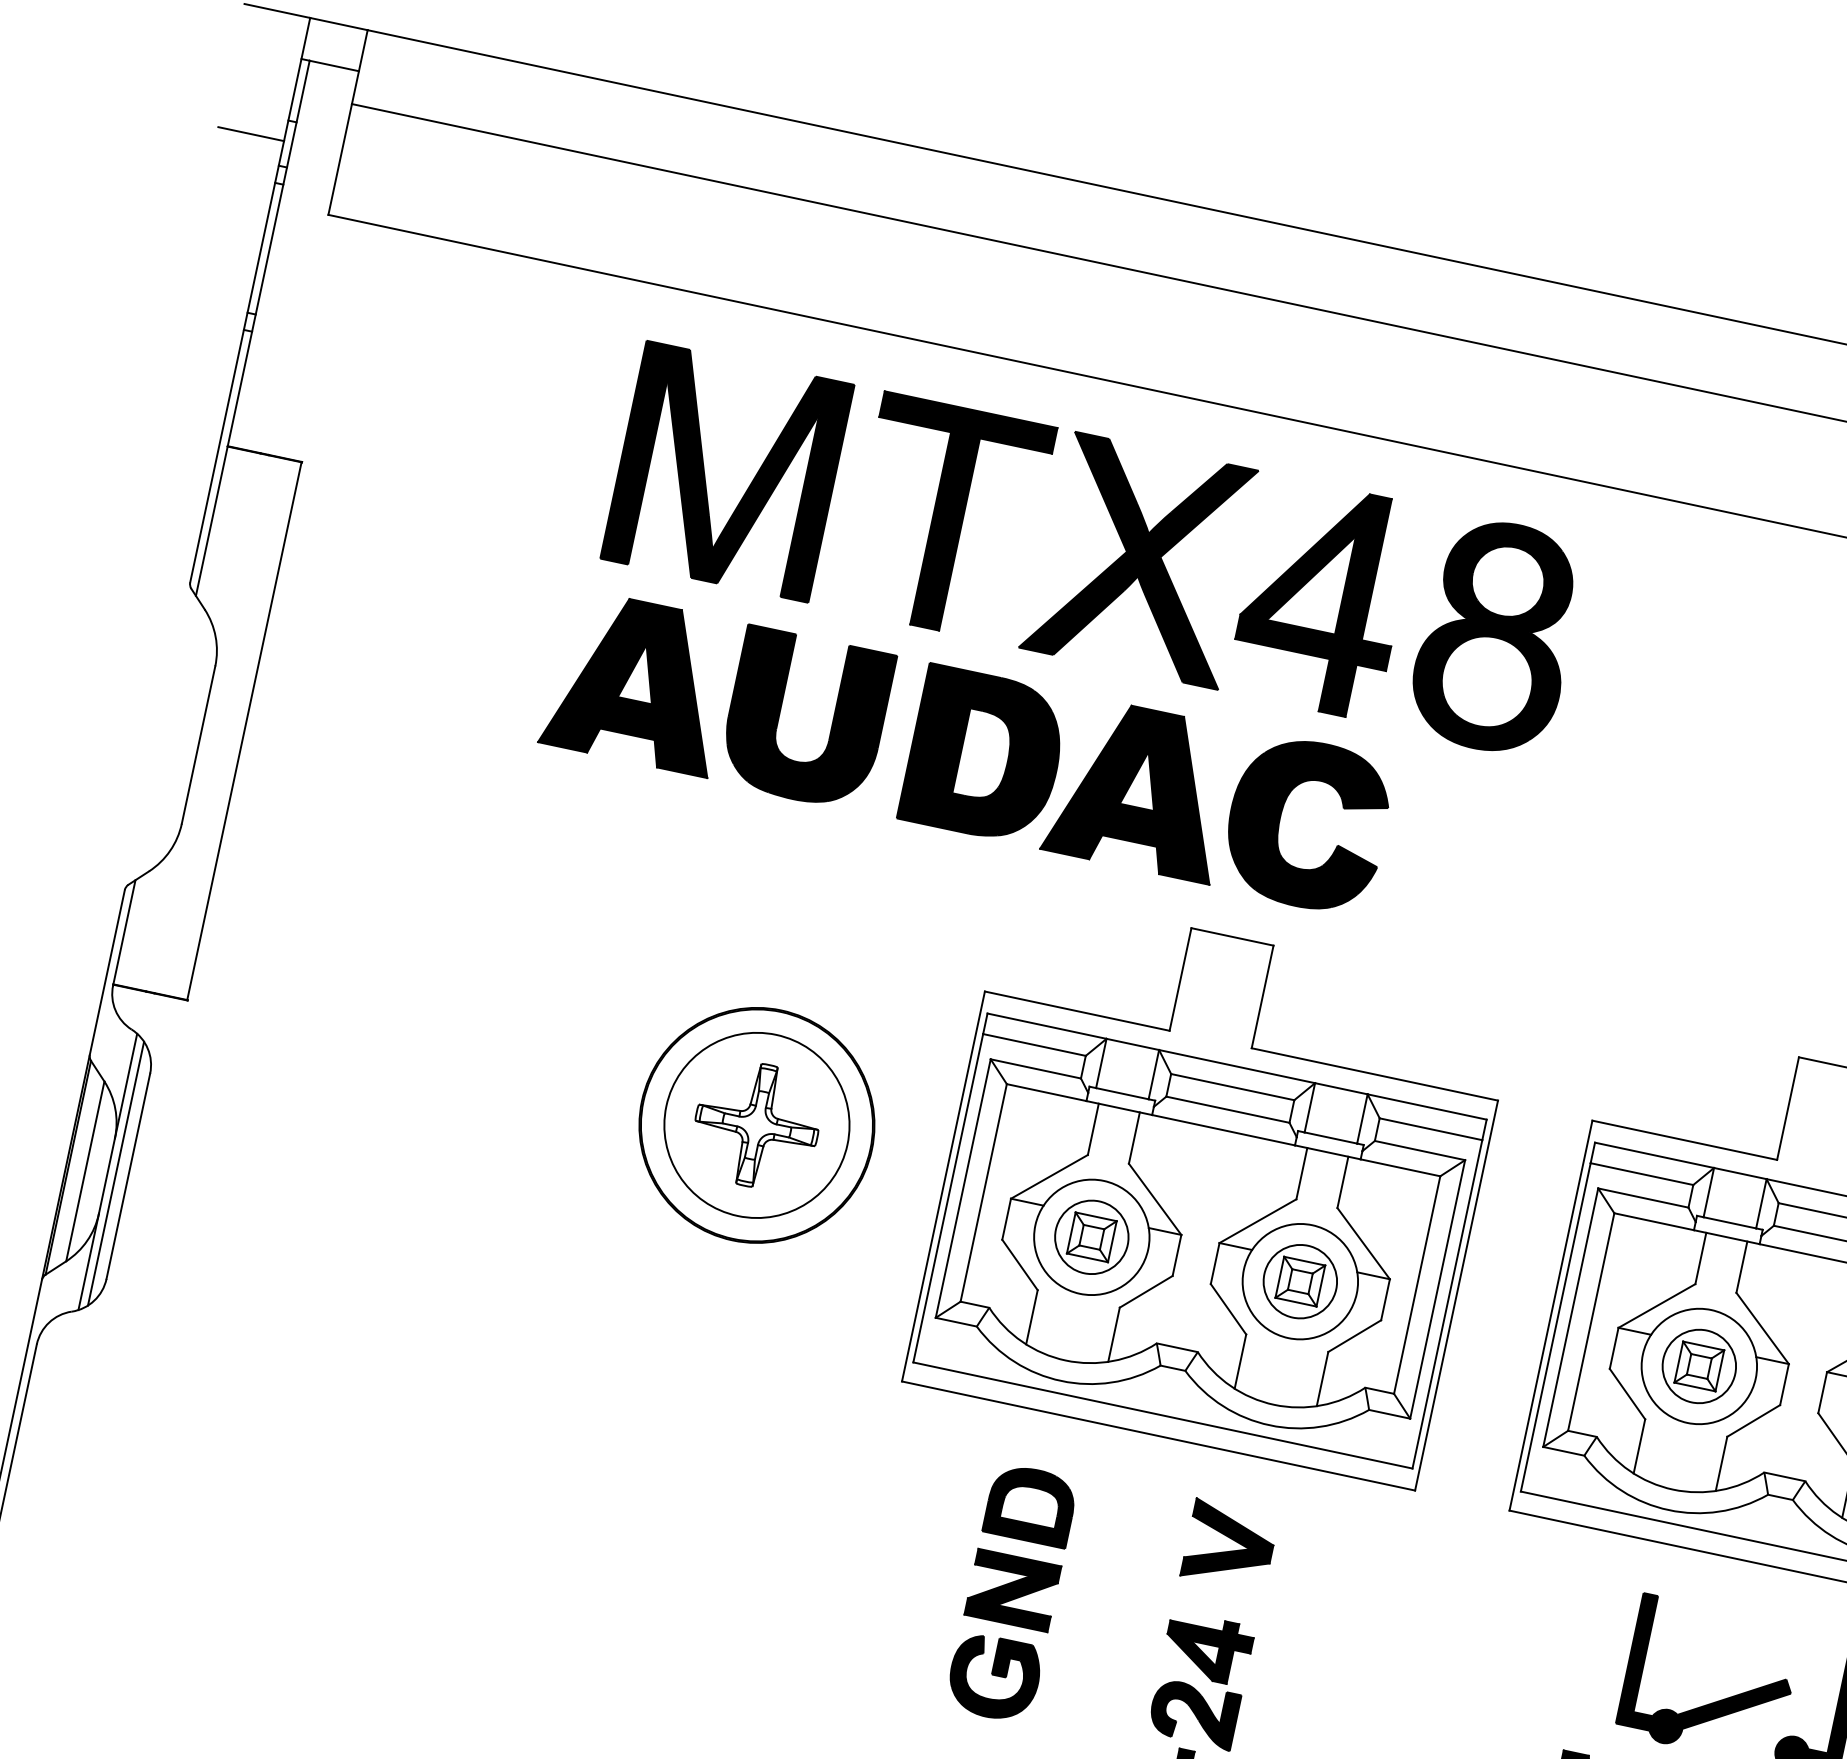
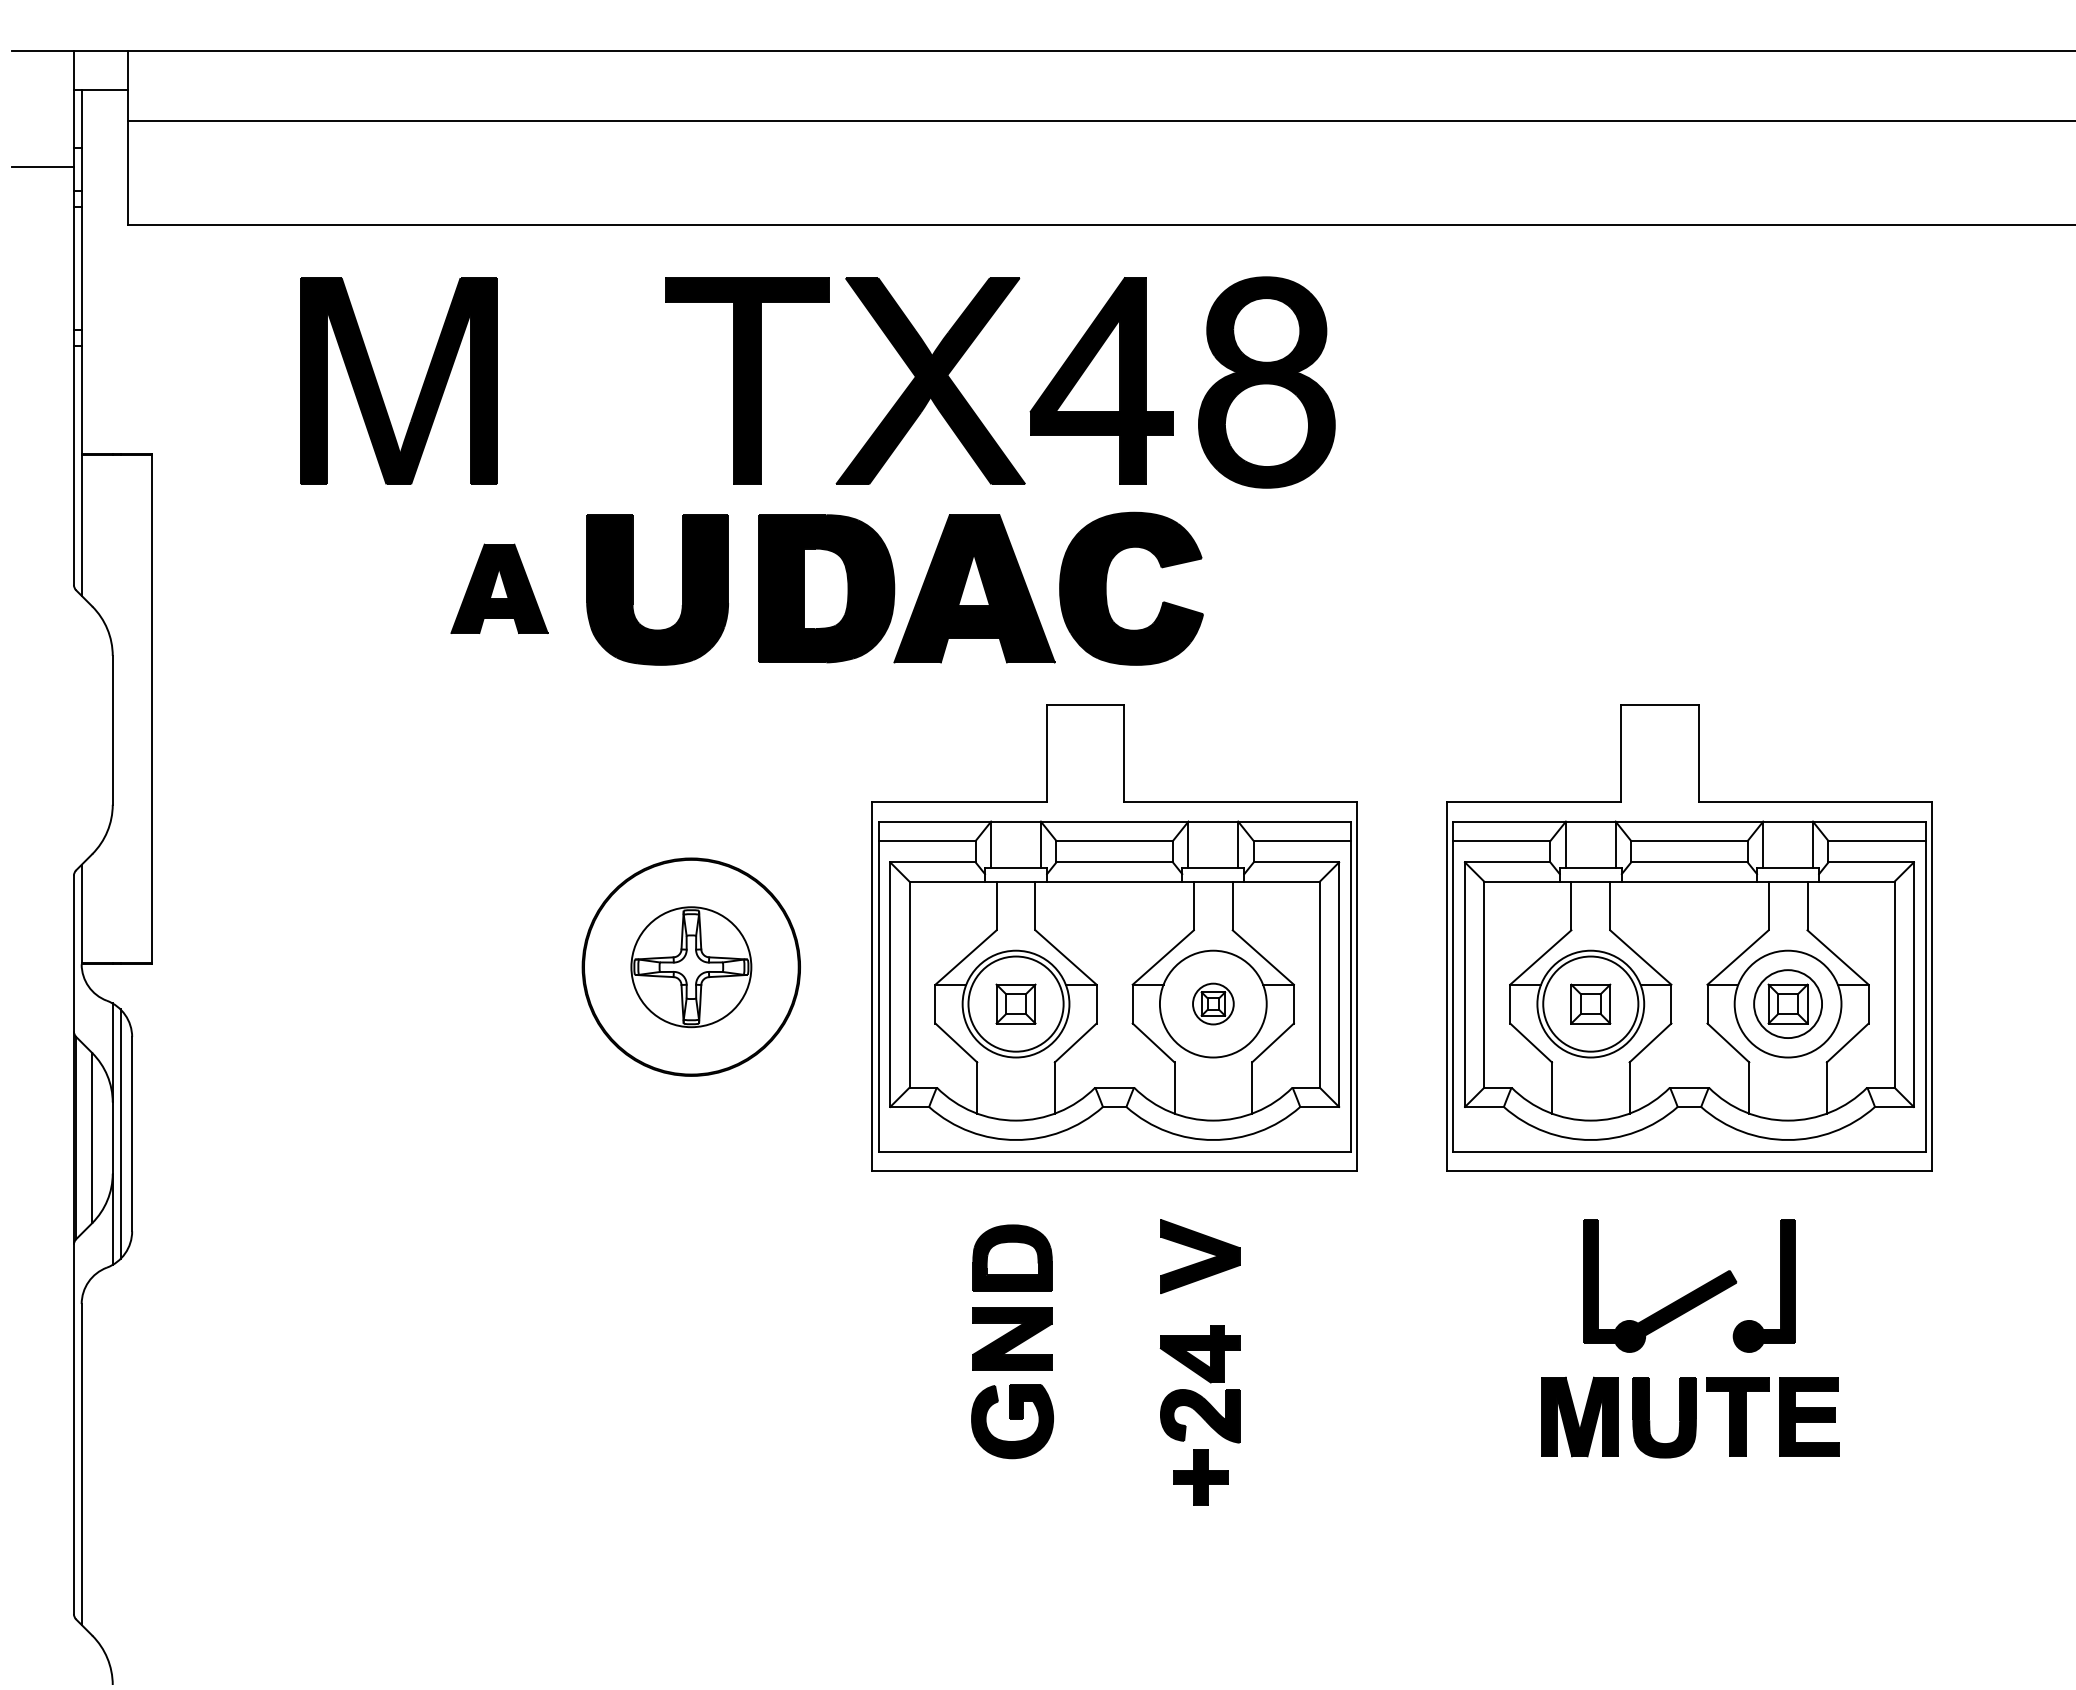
part: (705, 474) -> (379, 387), moved
part: (639, 681) -> (499, 588), size x0.6
circle: (757, 1124) -> (691, 966), size x0.7
circle: (1092, 1237) -> (1016, 1004), size x1.4
part: (1300, 1281) -> (1213, 1003), size x0.6
circle: (1698, 1366) -> (1590, 1004), size x1.4

